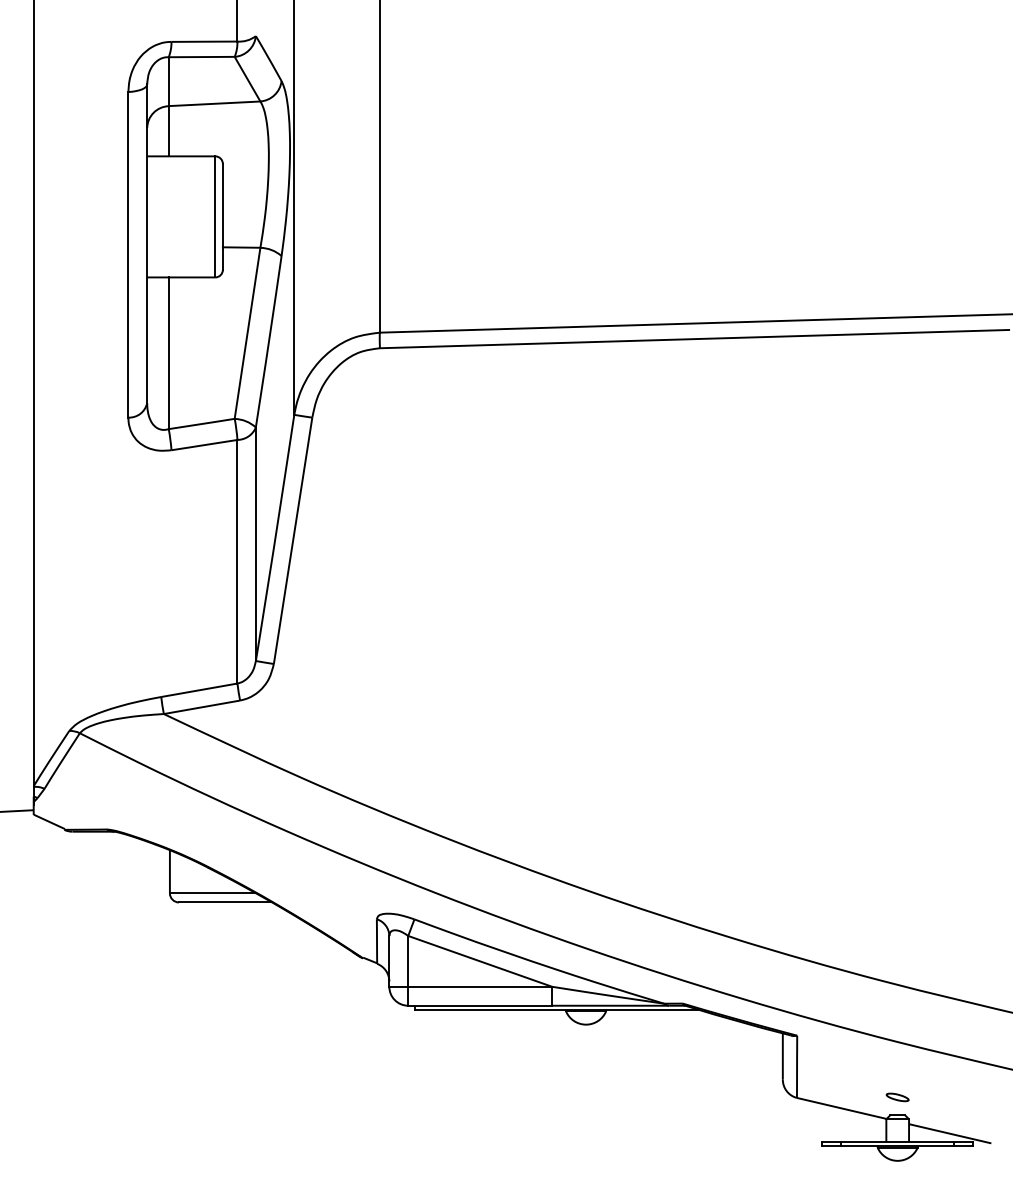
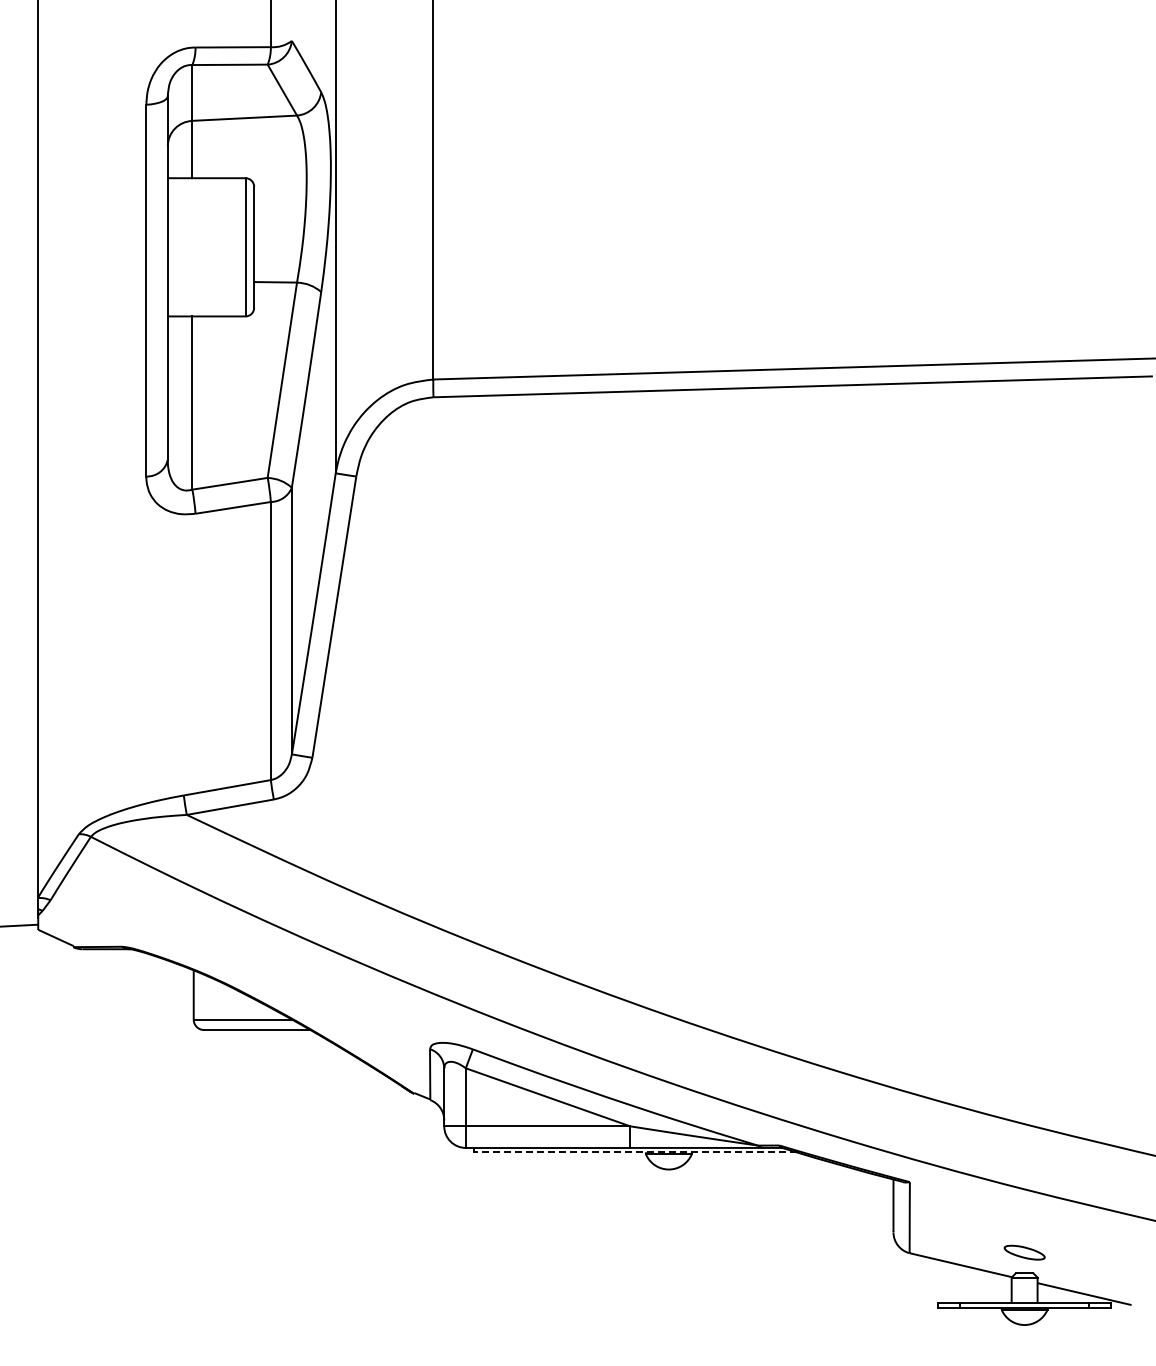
line: (555, 1009) -> (634, 1152), solid -> dashed
part: (897, 1097) -> (1024, 1252), size x1.6

